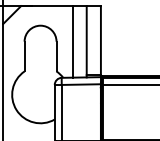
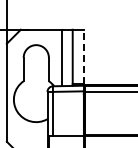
line: (100, 40) -> (83, 56), solid -> dashed

